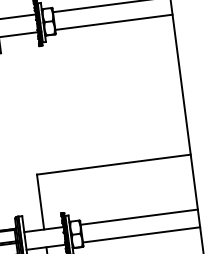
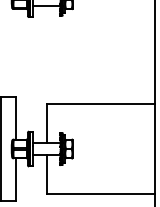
line: (113, 21) -> (113, 5), removed
line: (138, 216) -> (113, 142), removed
line: (141, 235) -> (113, 155), removed

